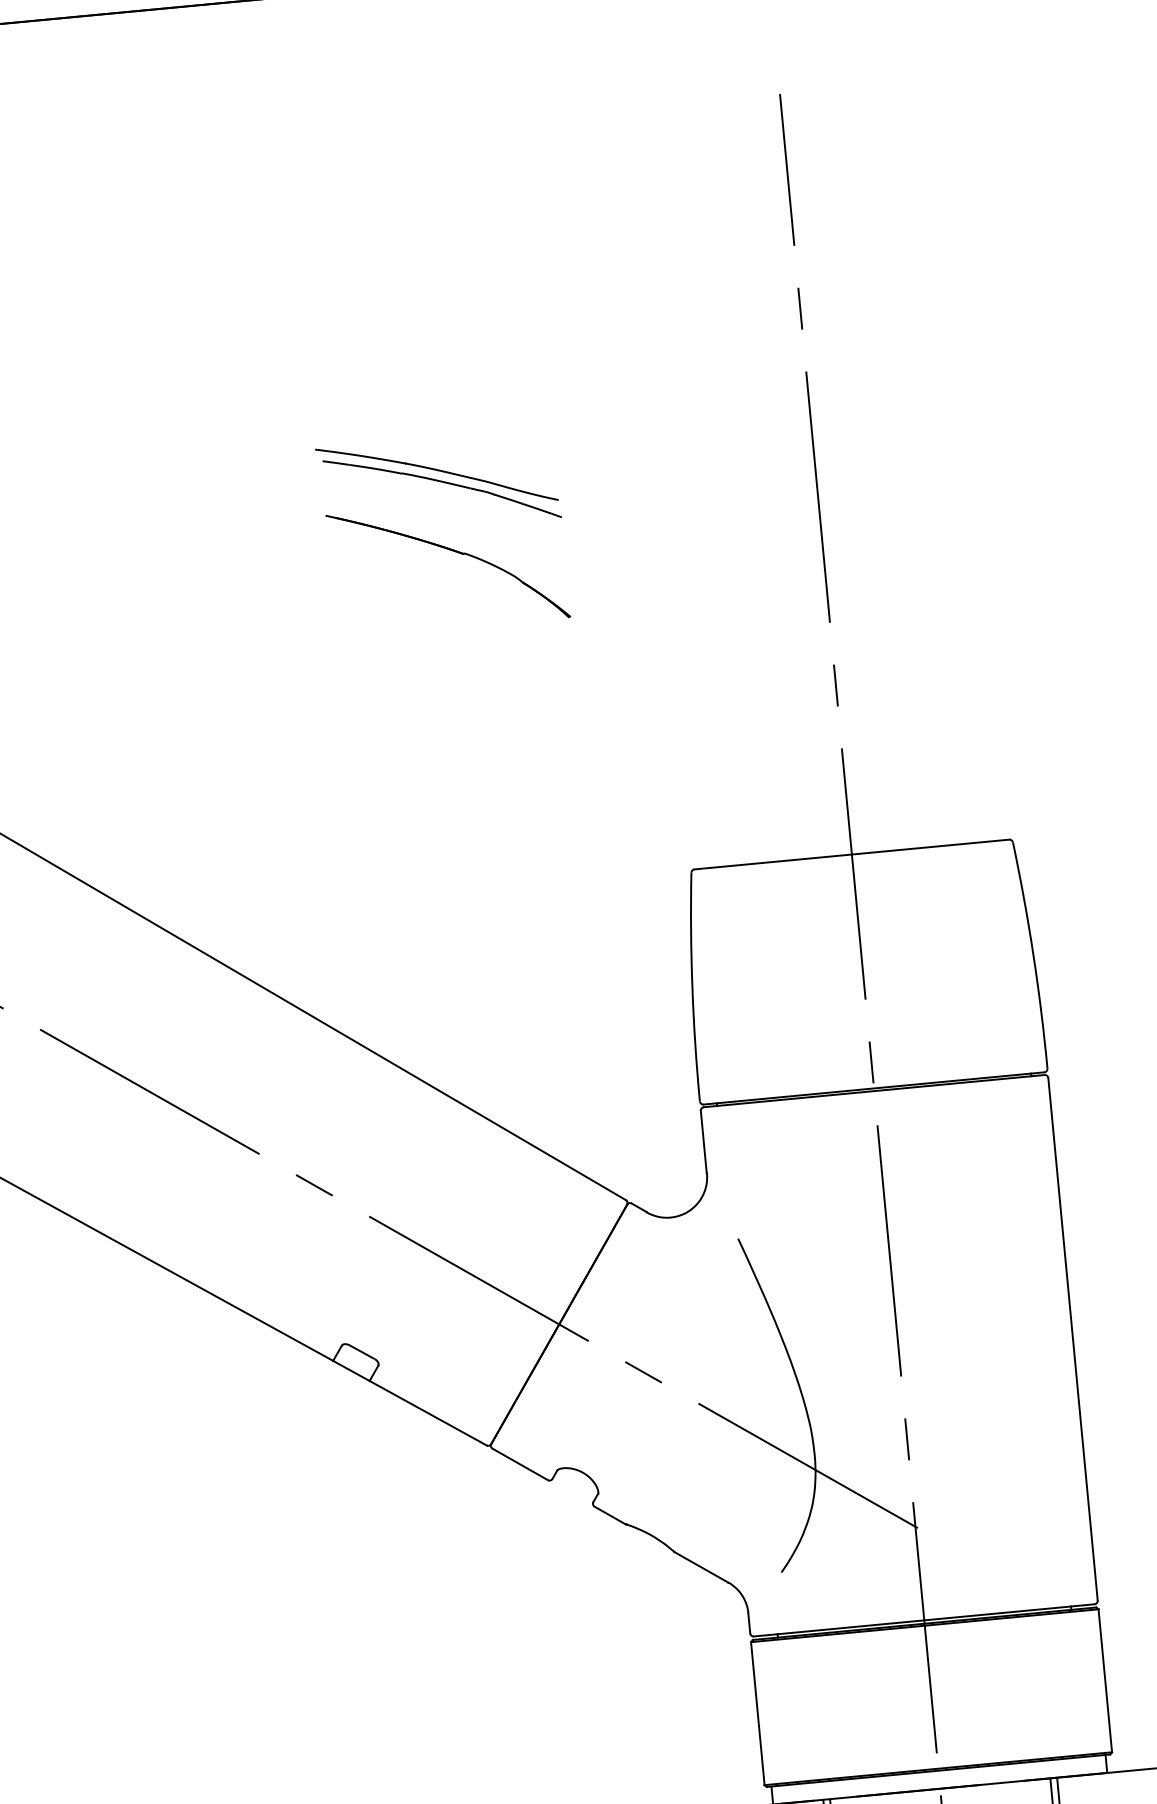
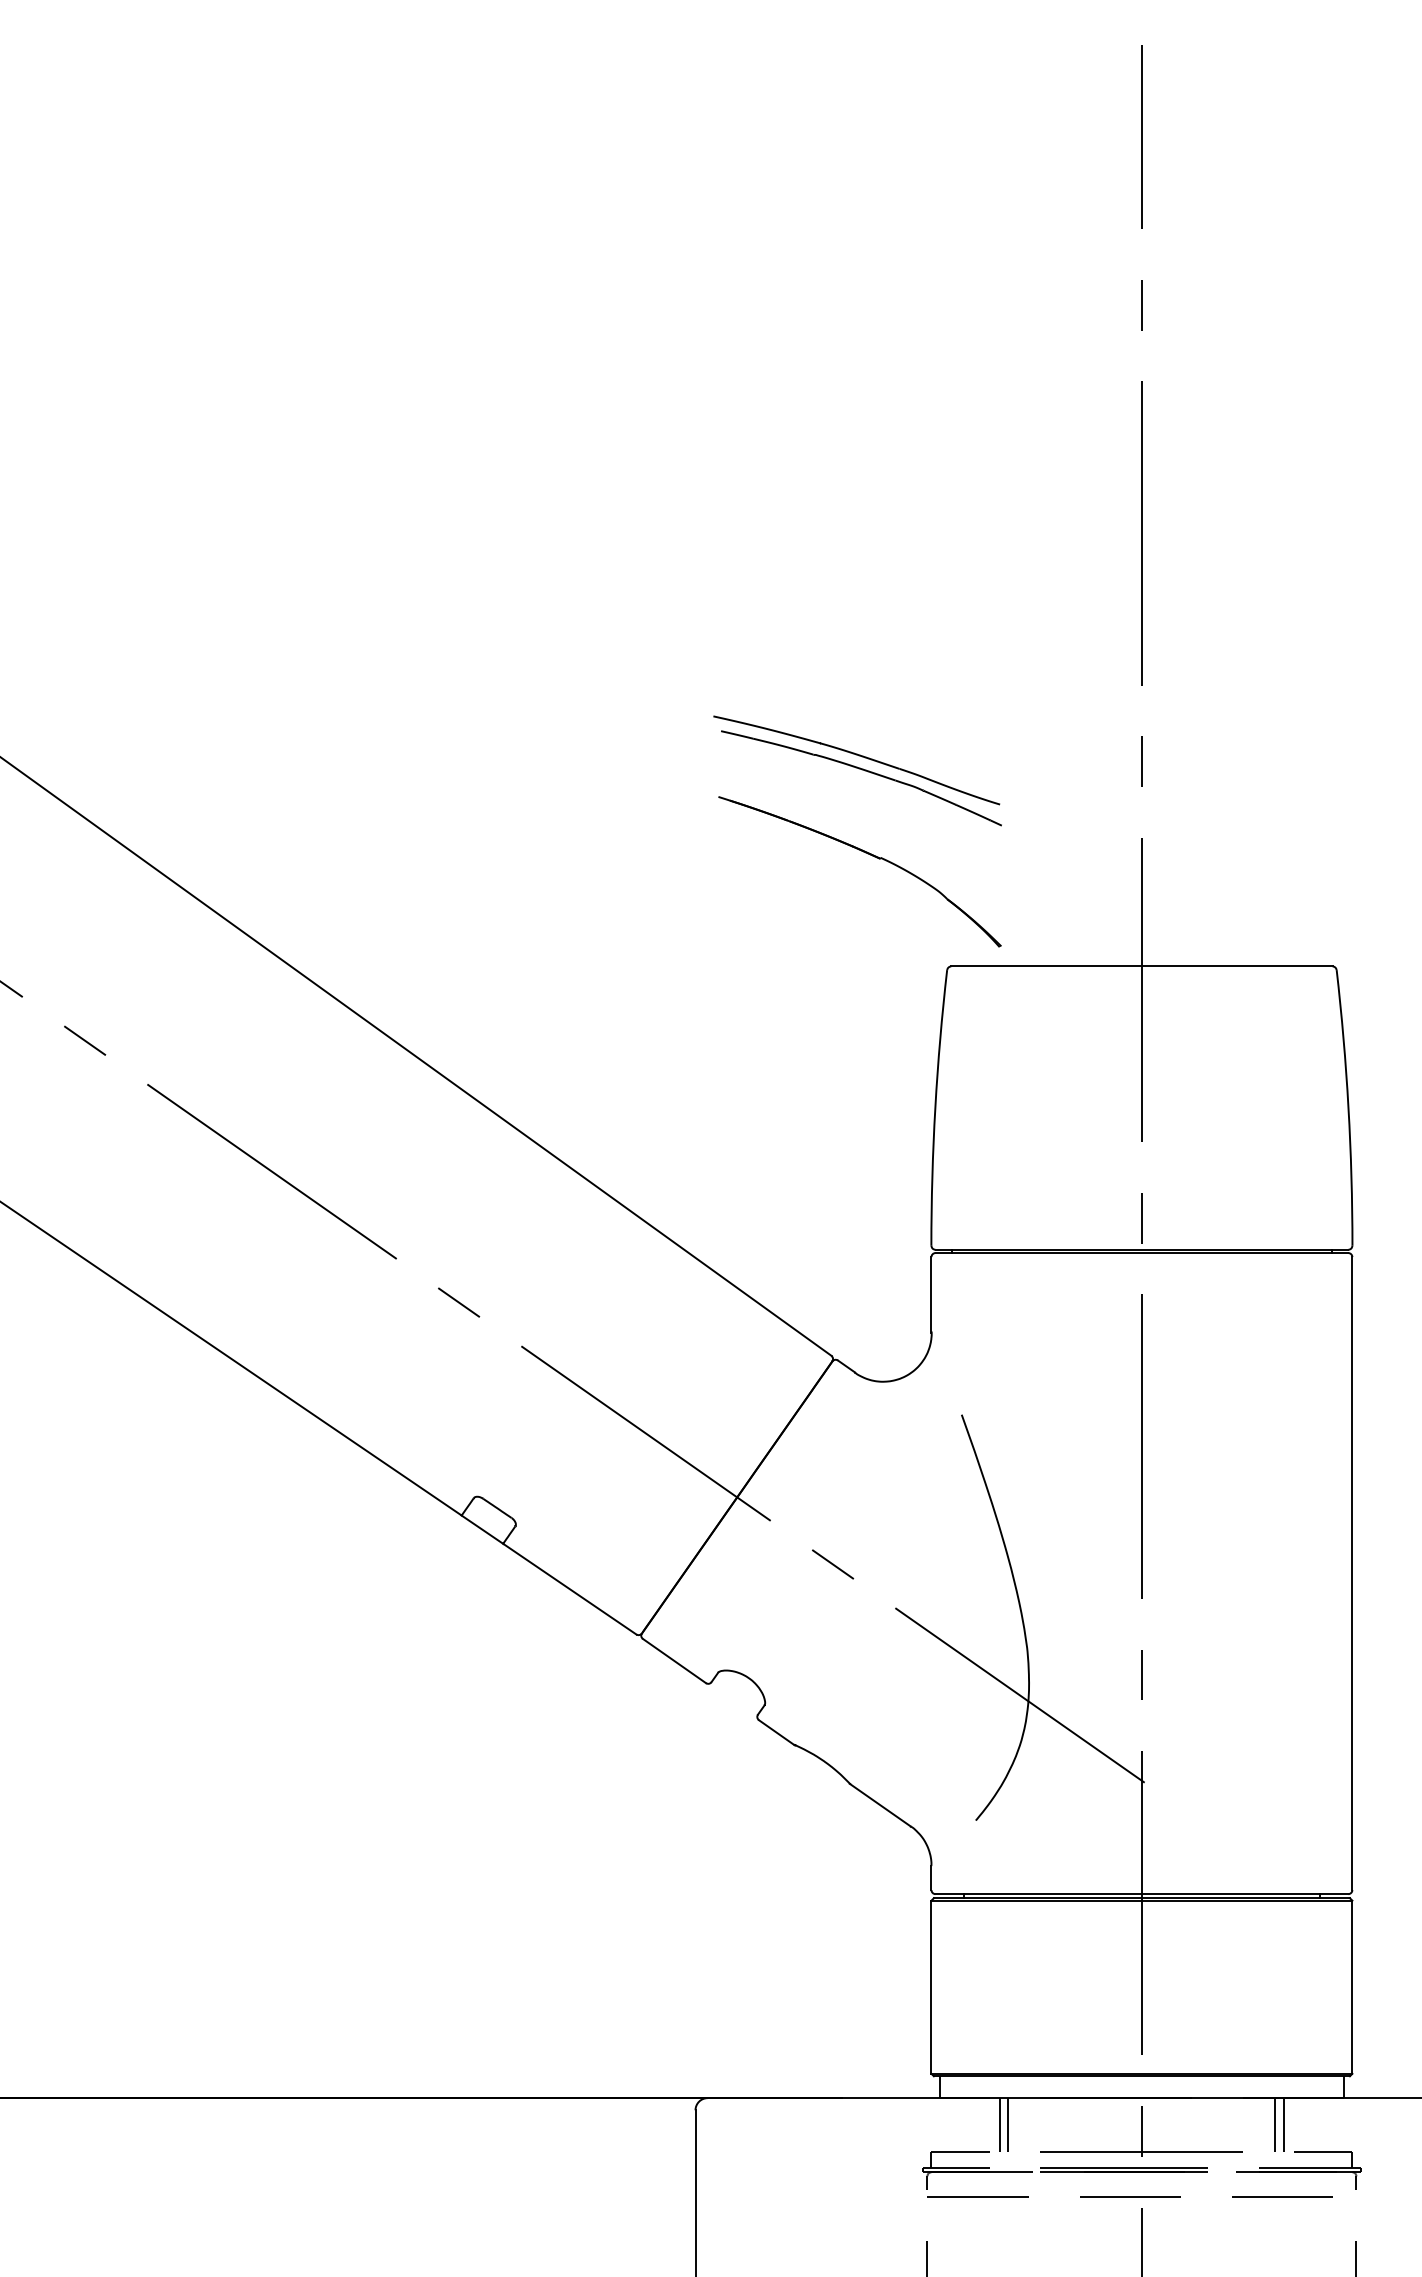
part: (439, 544) -> (851, 844), moved

